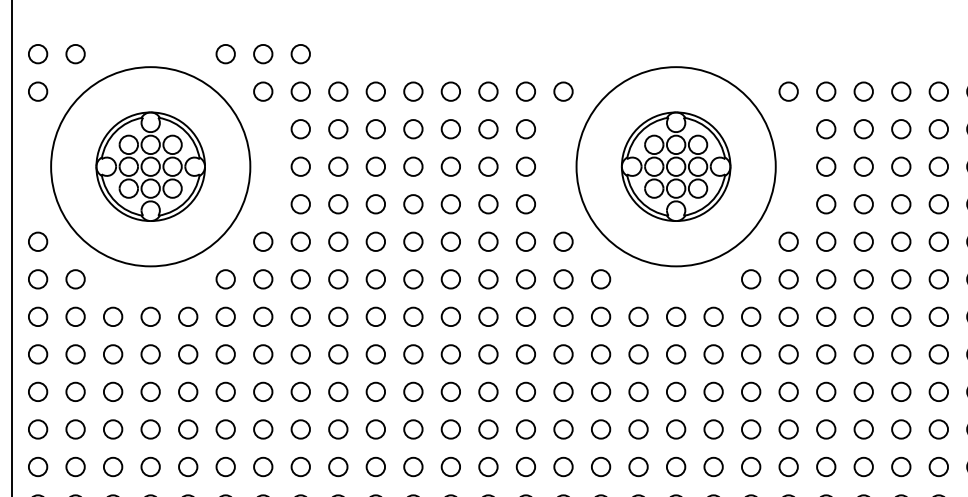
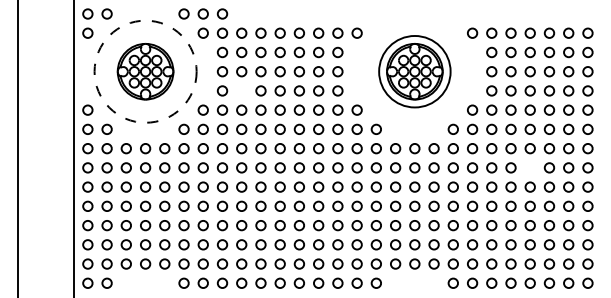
circle: (150, 166) -> (145, 71), solid -> dashed
circle: (675, 166) -> (414, 71), size x0.7
circle: (337, 203) -> (241, 90), removed
circle: (899, 353) -> (529, 167), removed

